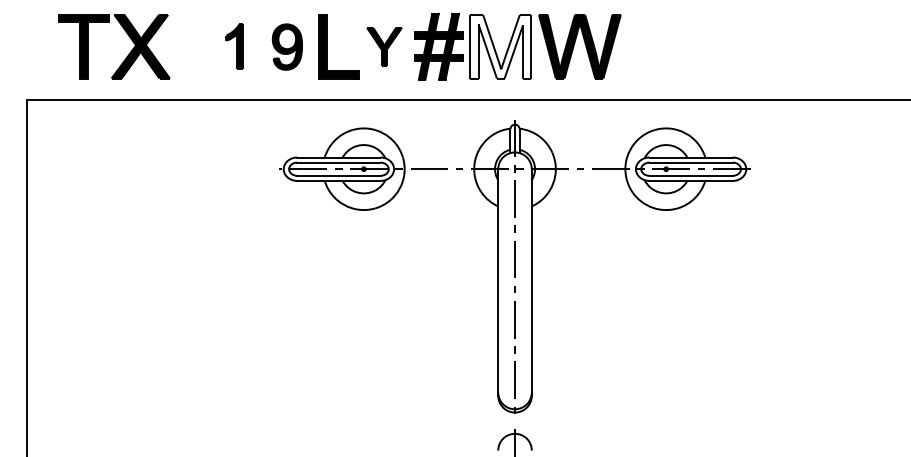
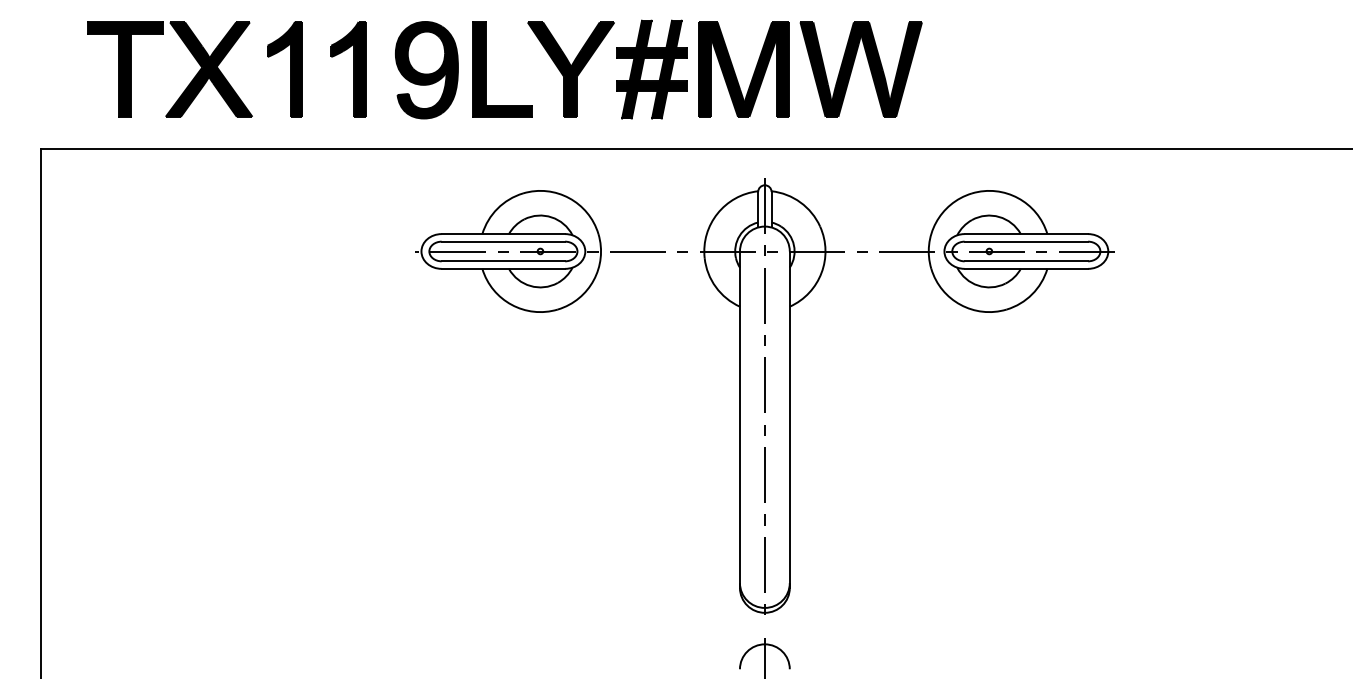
part: (191, 46) -> (284, 69), added
part: (234, 46) -> (348, 69), size x1.43
part: (287, 46) -> (427, 69), size x1.43
part: (384, 46) -> (571, 69), size x1.67
fill: (500, 46) -> (743, 69), added

